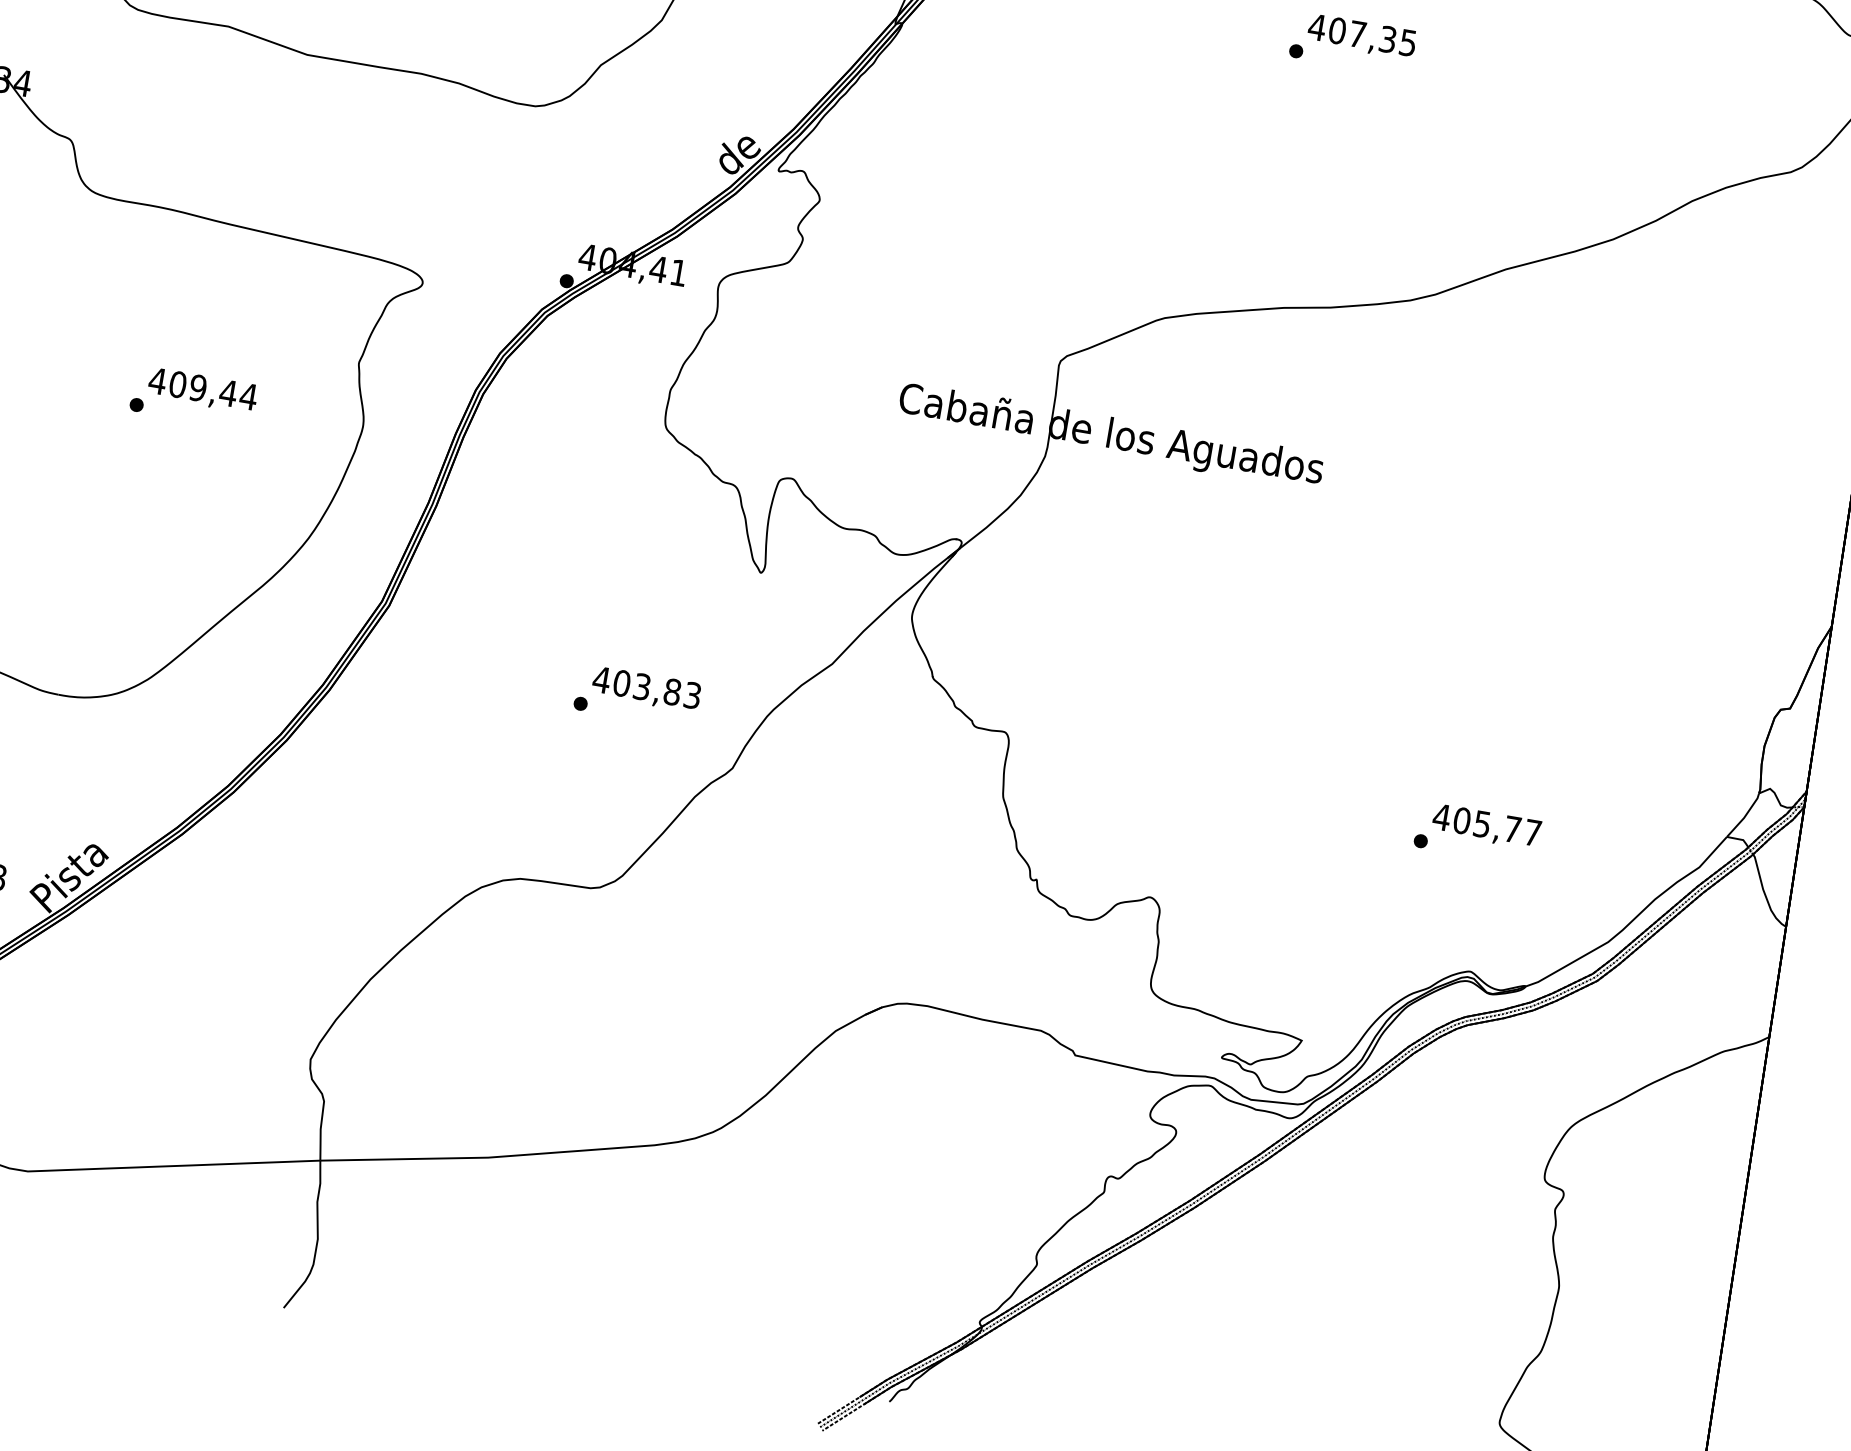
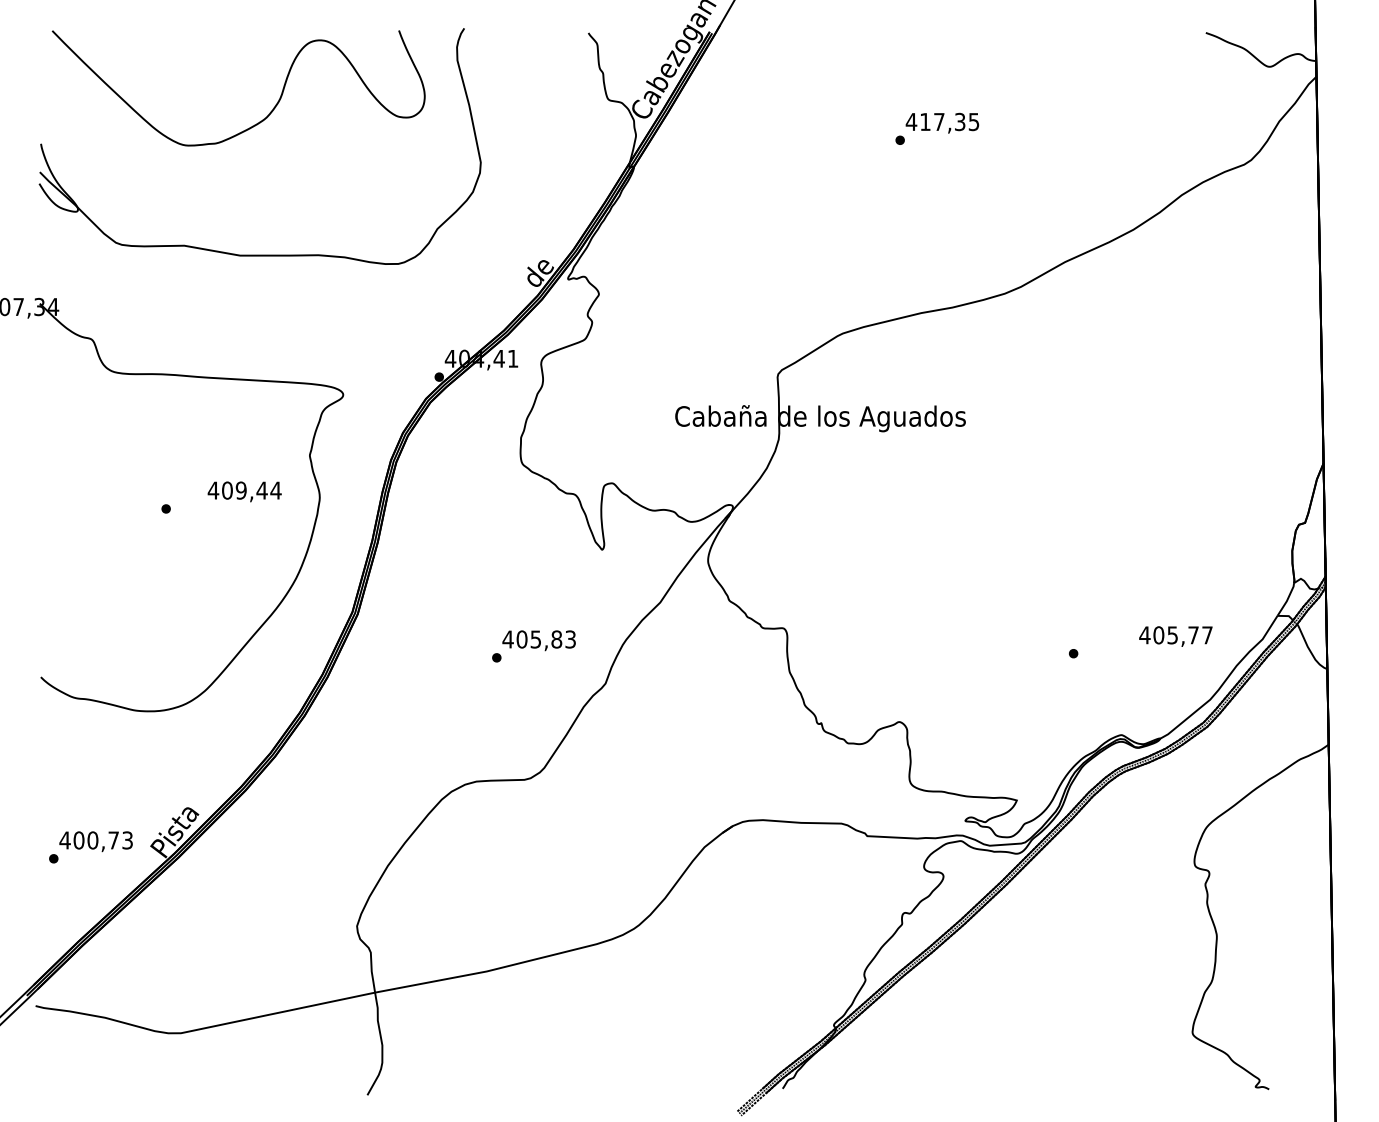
text: (1337, 30) -> (925, 121), 407,35 -> 417,35
text: (202, 390) -> (244, 491), moved
text: (643, 685) -> (536, 638), 403,83 -> 405,83
text: (1486, 826) -> (1175, 636), moved

